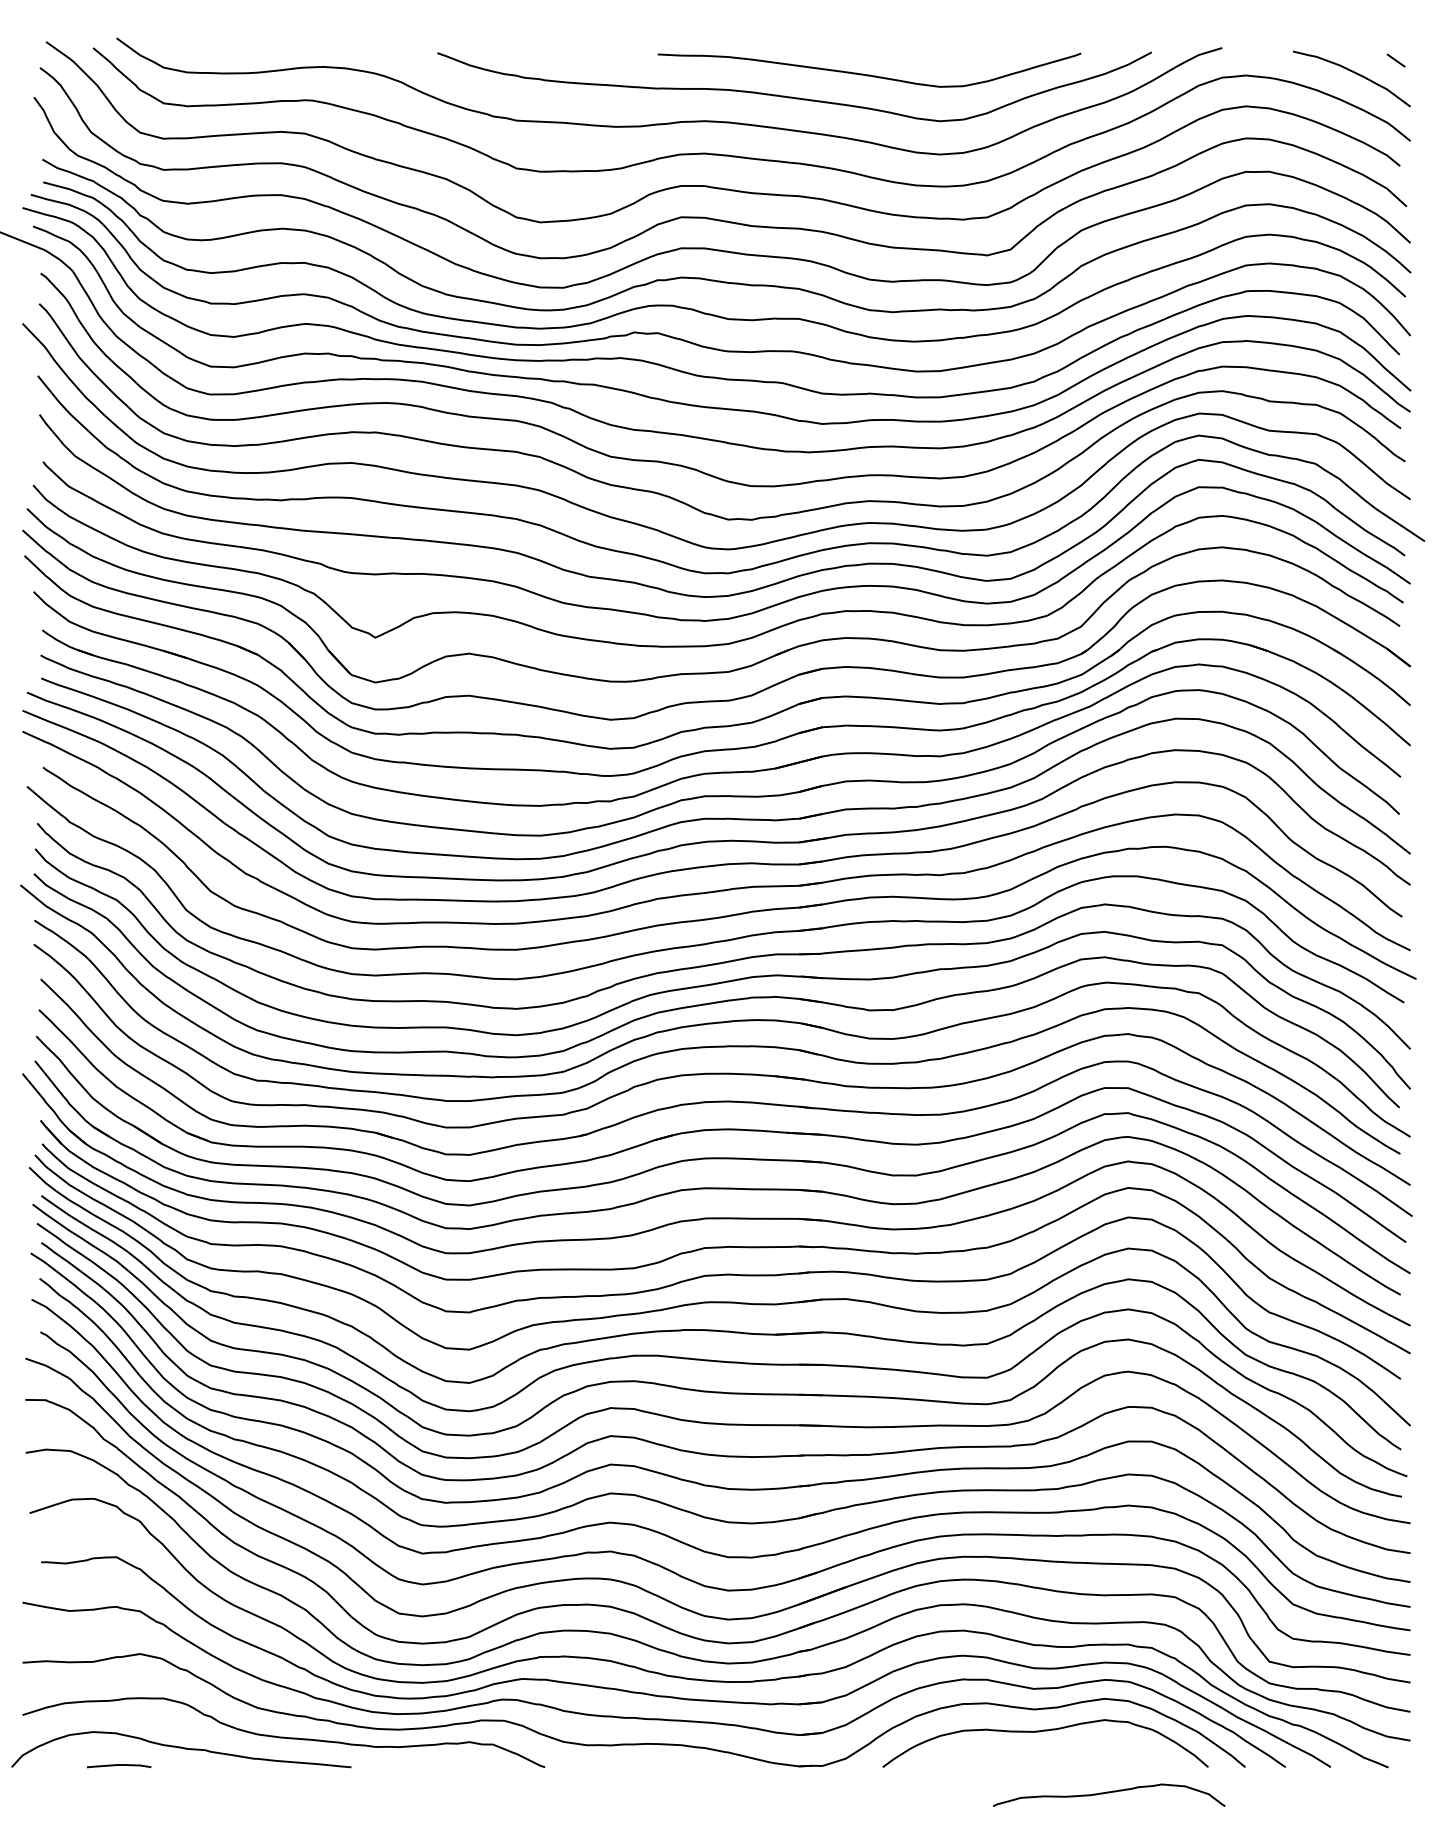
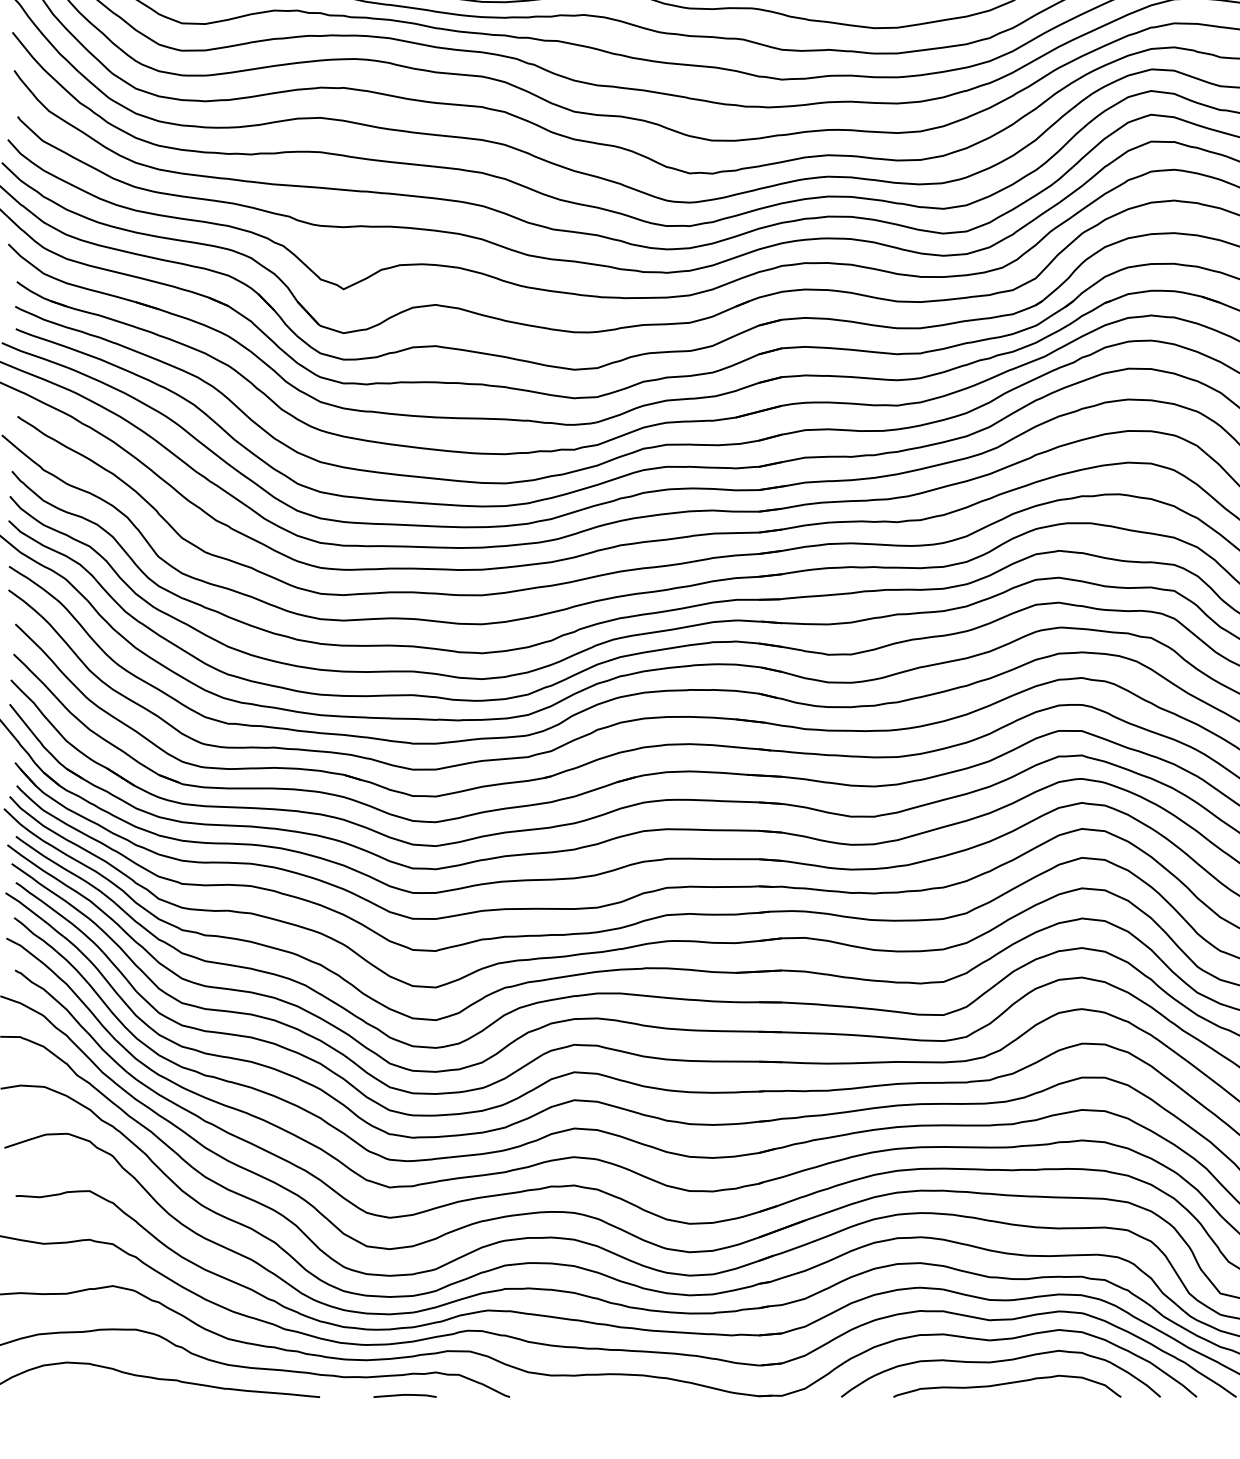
curve: (119, 1765) -> (405, 1395), moved
curve: (1108, 1793) -> (1006, 1384), moved

